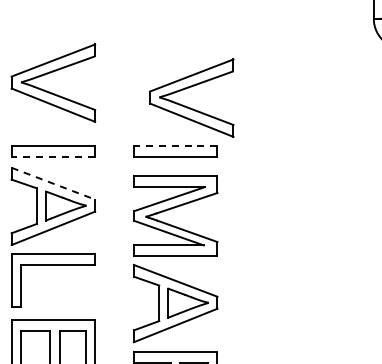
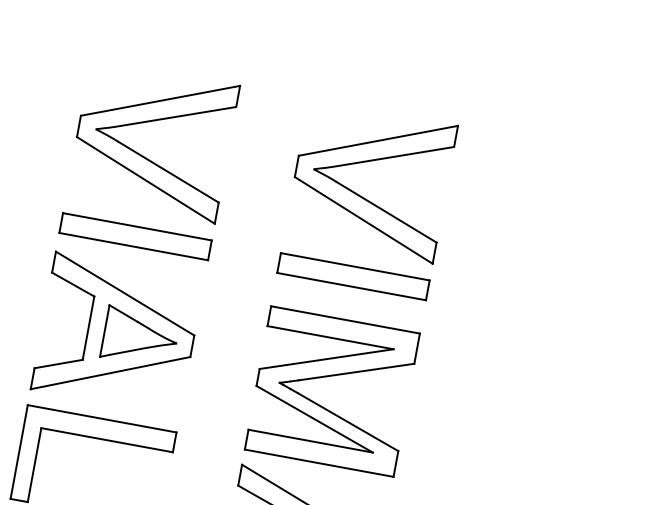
part: (50, 73) -> (151, 122), moved
part: (186, 89) -> (364, 164), moved
line: (175, 146) -> (354, 267), dashed -> solid
line: (53, 157) -> (133, 246), dashed -> solid
line: (53, 183) -> (125, 293), dashed -> solid

